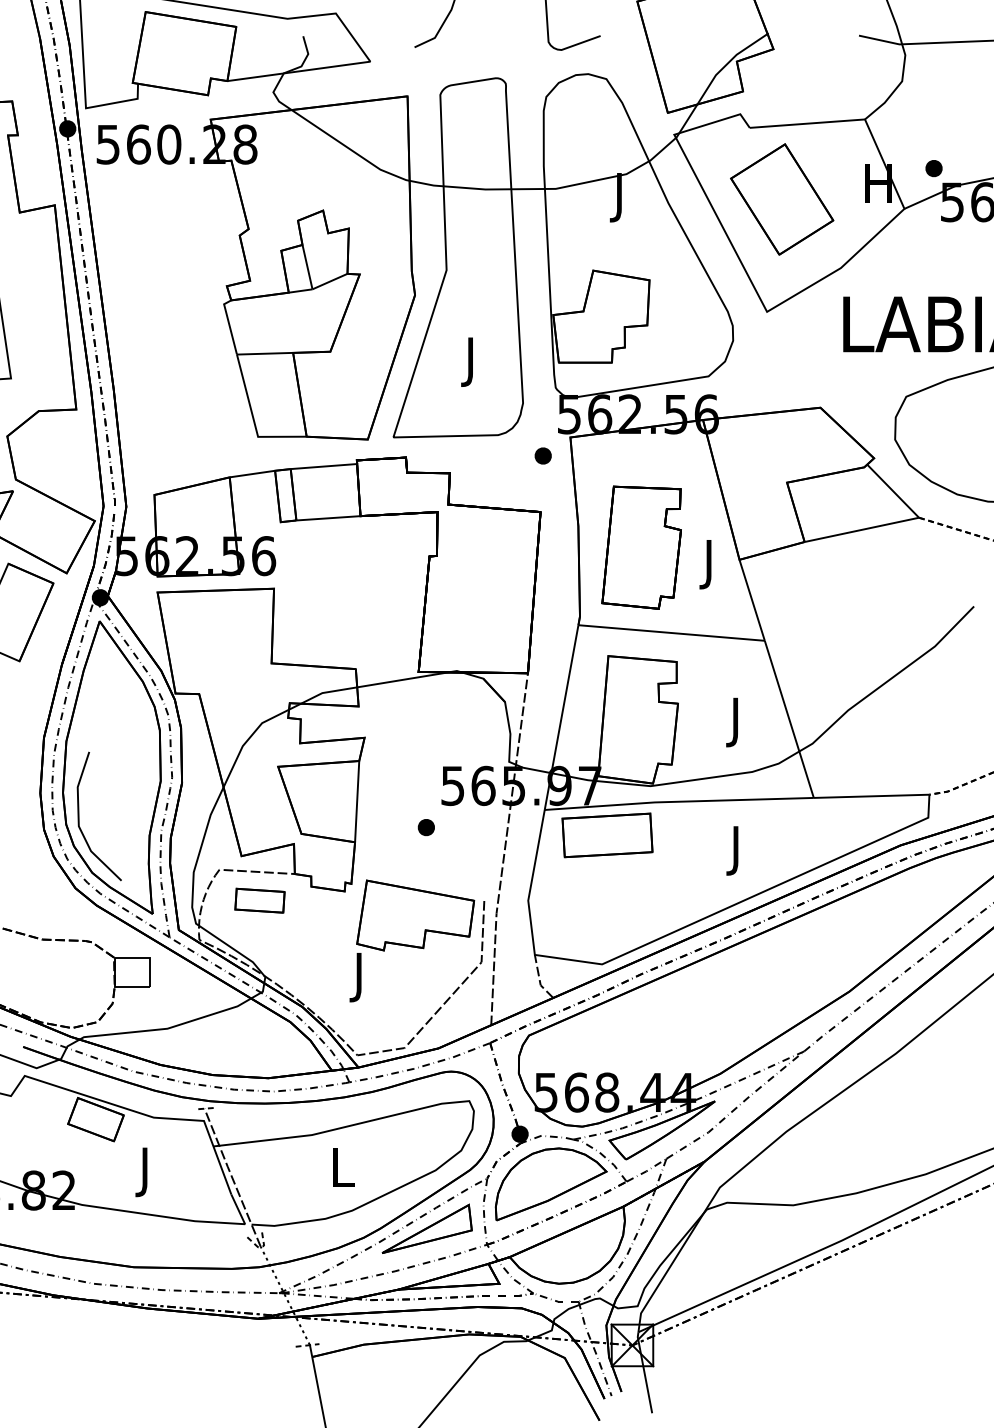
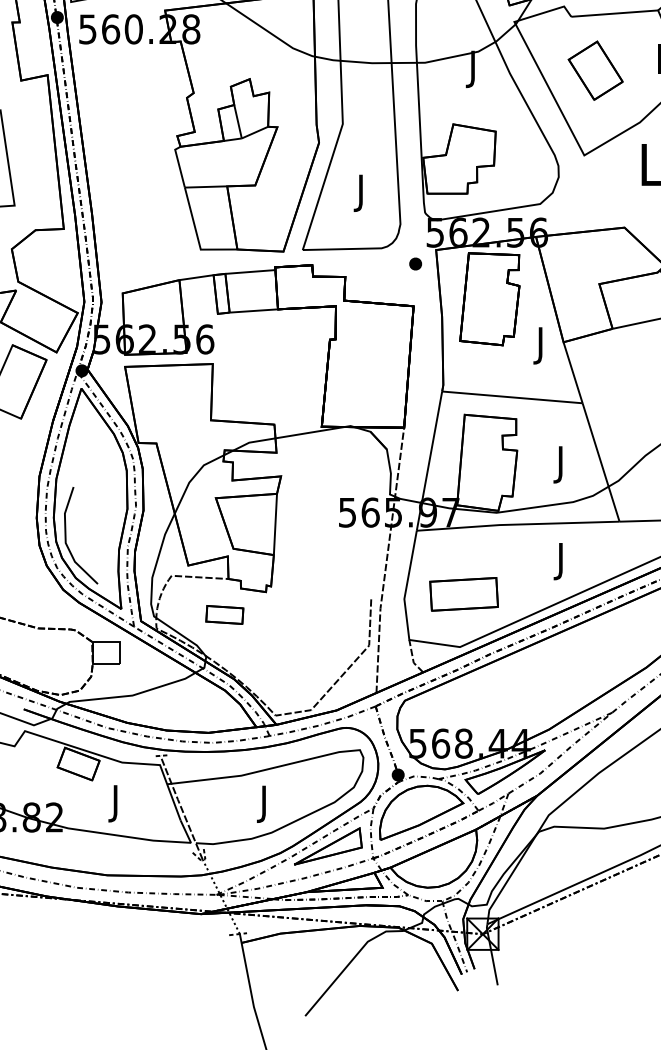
part: (782, 199) -> (595, 70), size x0.7
part: (641, 547) -> (489, 299), moved
part: (425, 827) -> (326, 543), removed
part: (607, 835) -> (464, 594), moved
part: (259, 900) -> (224, 614), moved
part: (412, 940) -> (317, 629), removed
text: (343, 1172) -> (265, 803), L -> J

